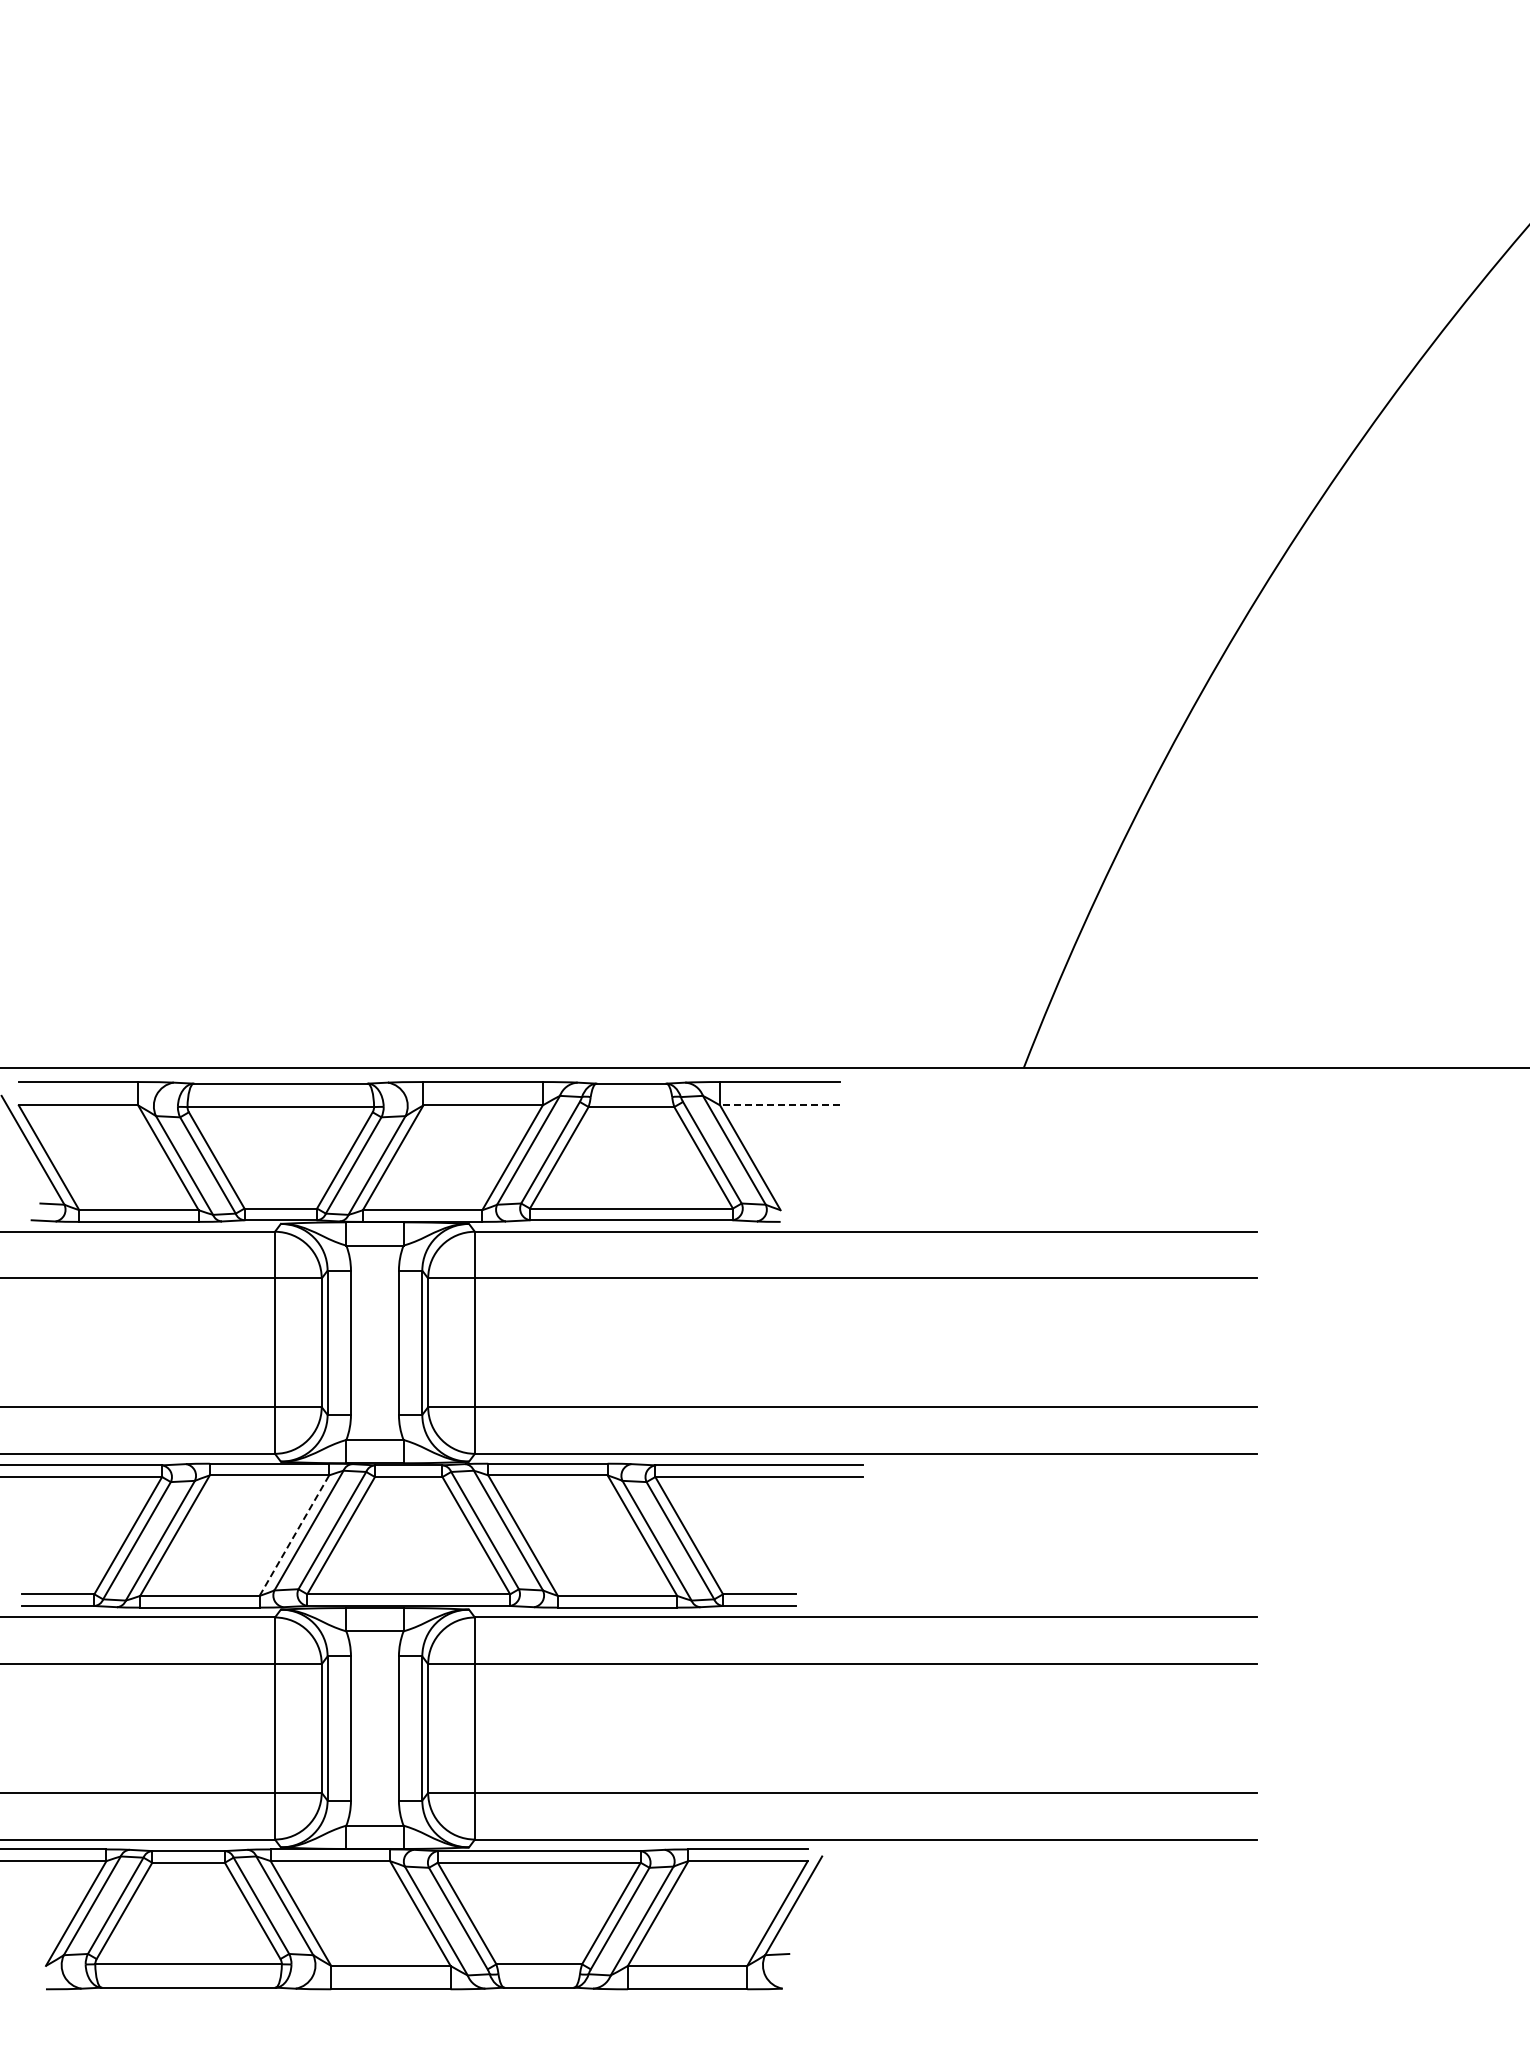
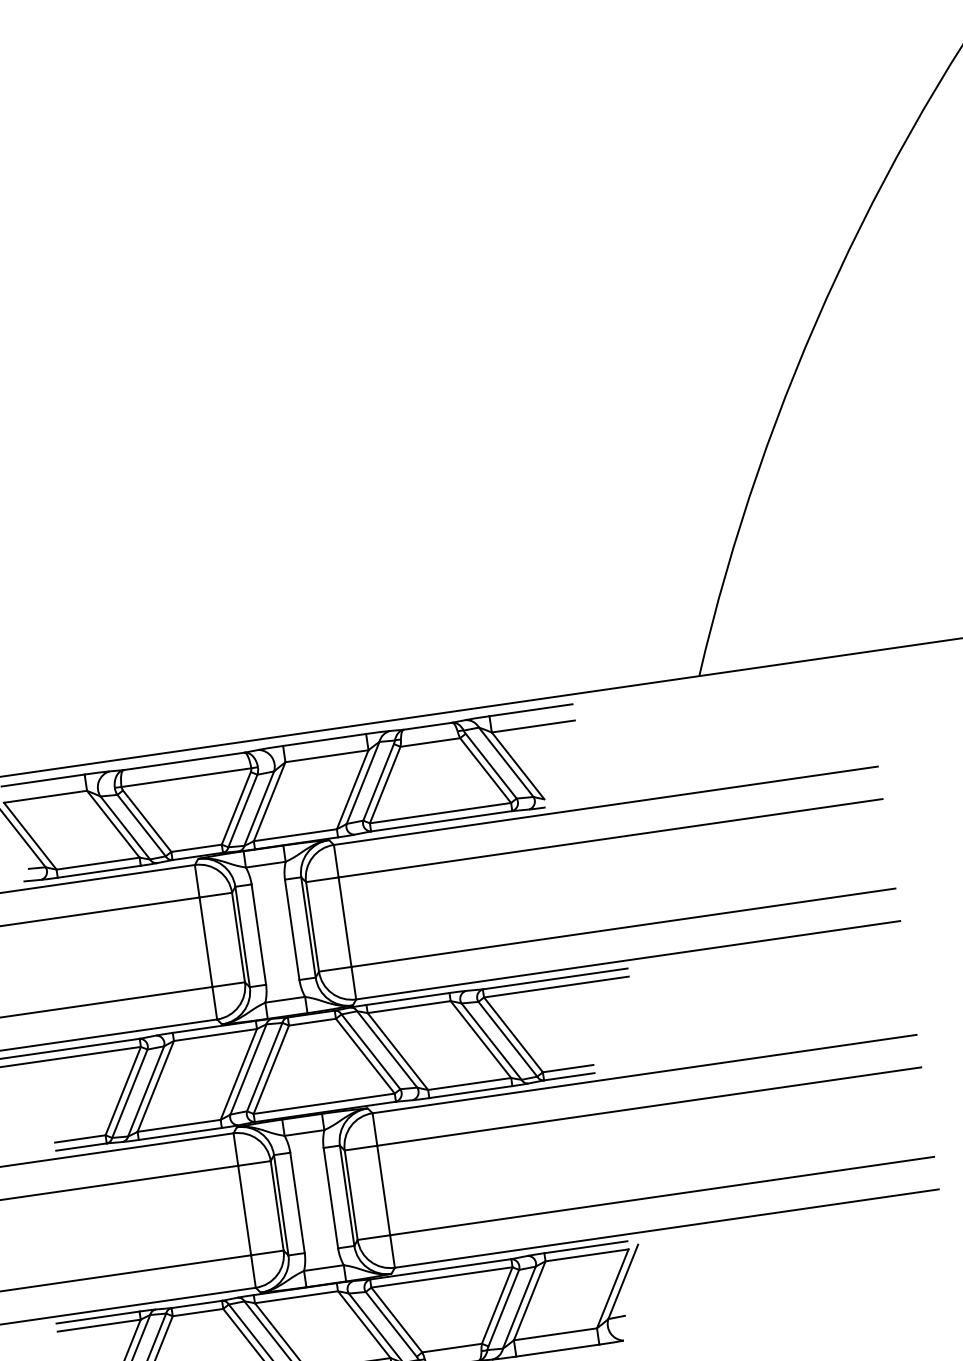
line: (779, 1105) -> (533, 726), dashed -> solid
line: (294, 1535) -> (238, 1074), dashed -> solid

